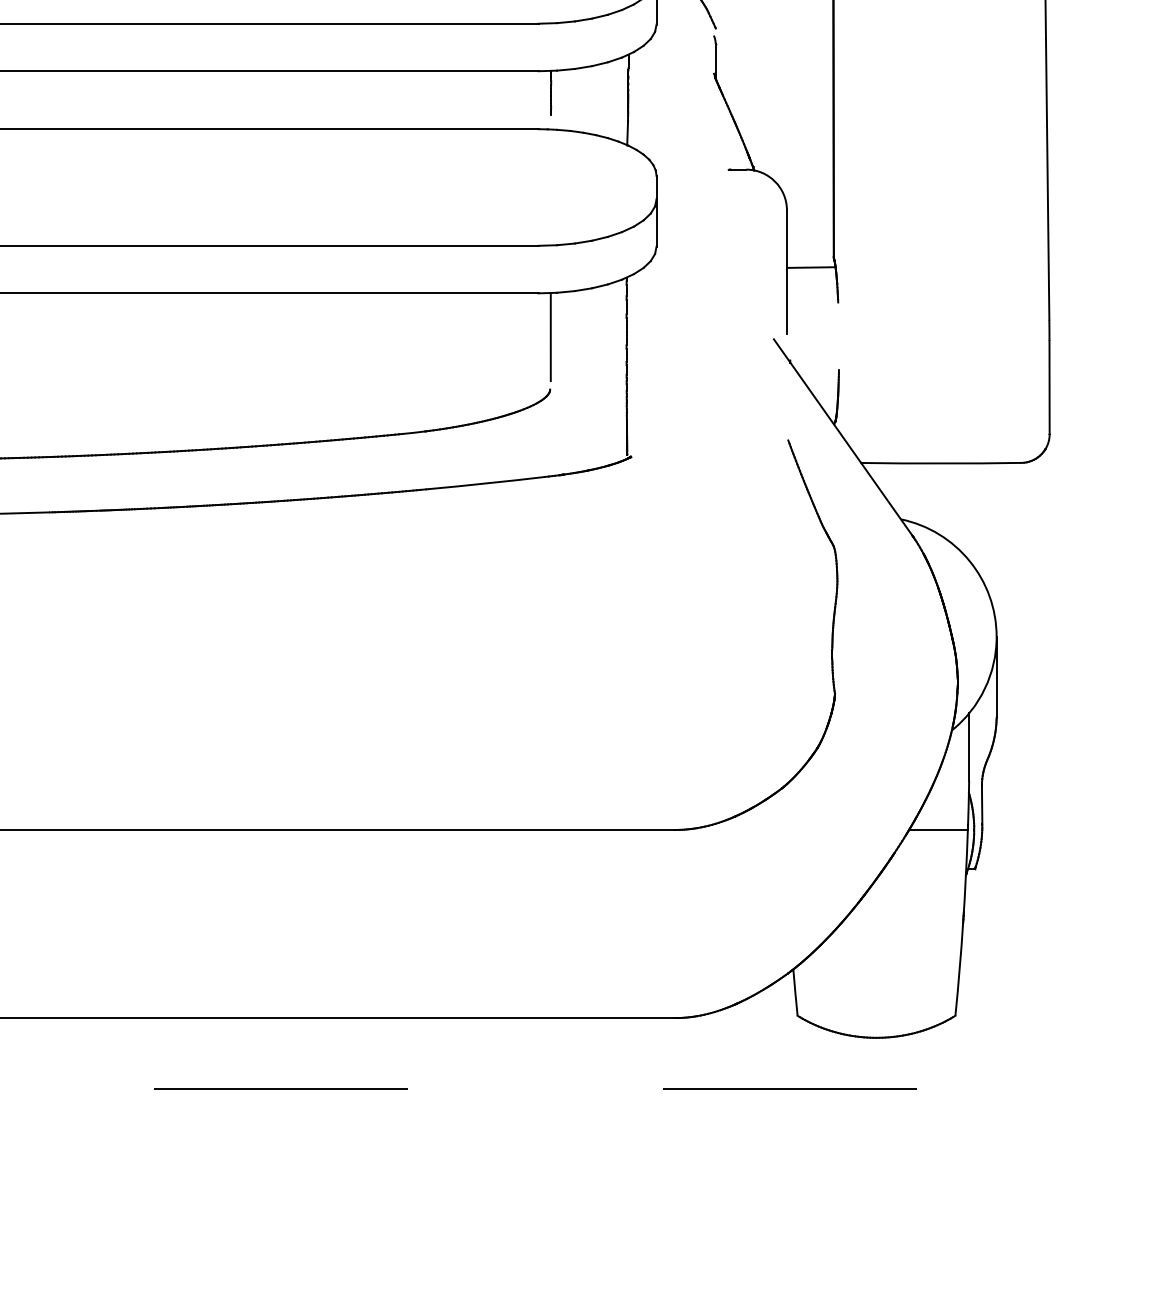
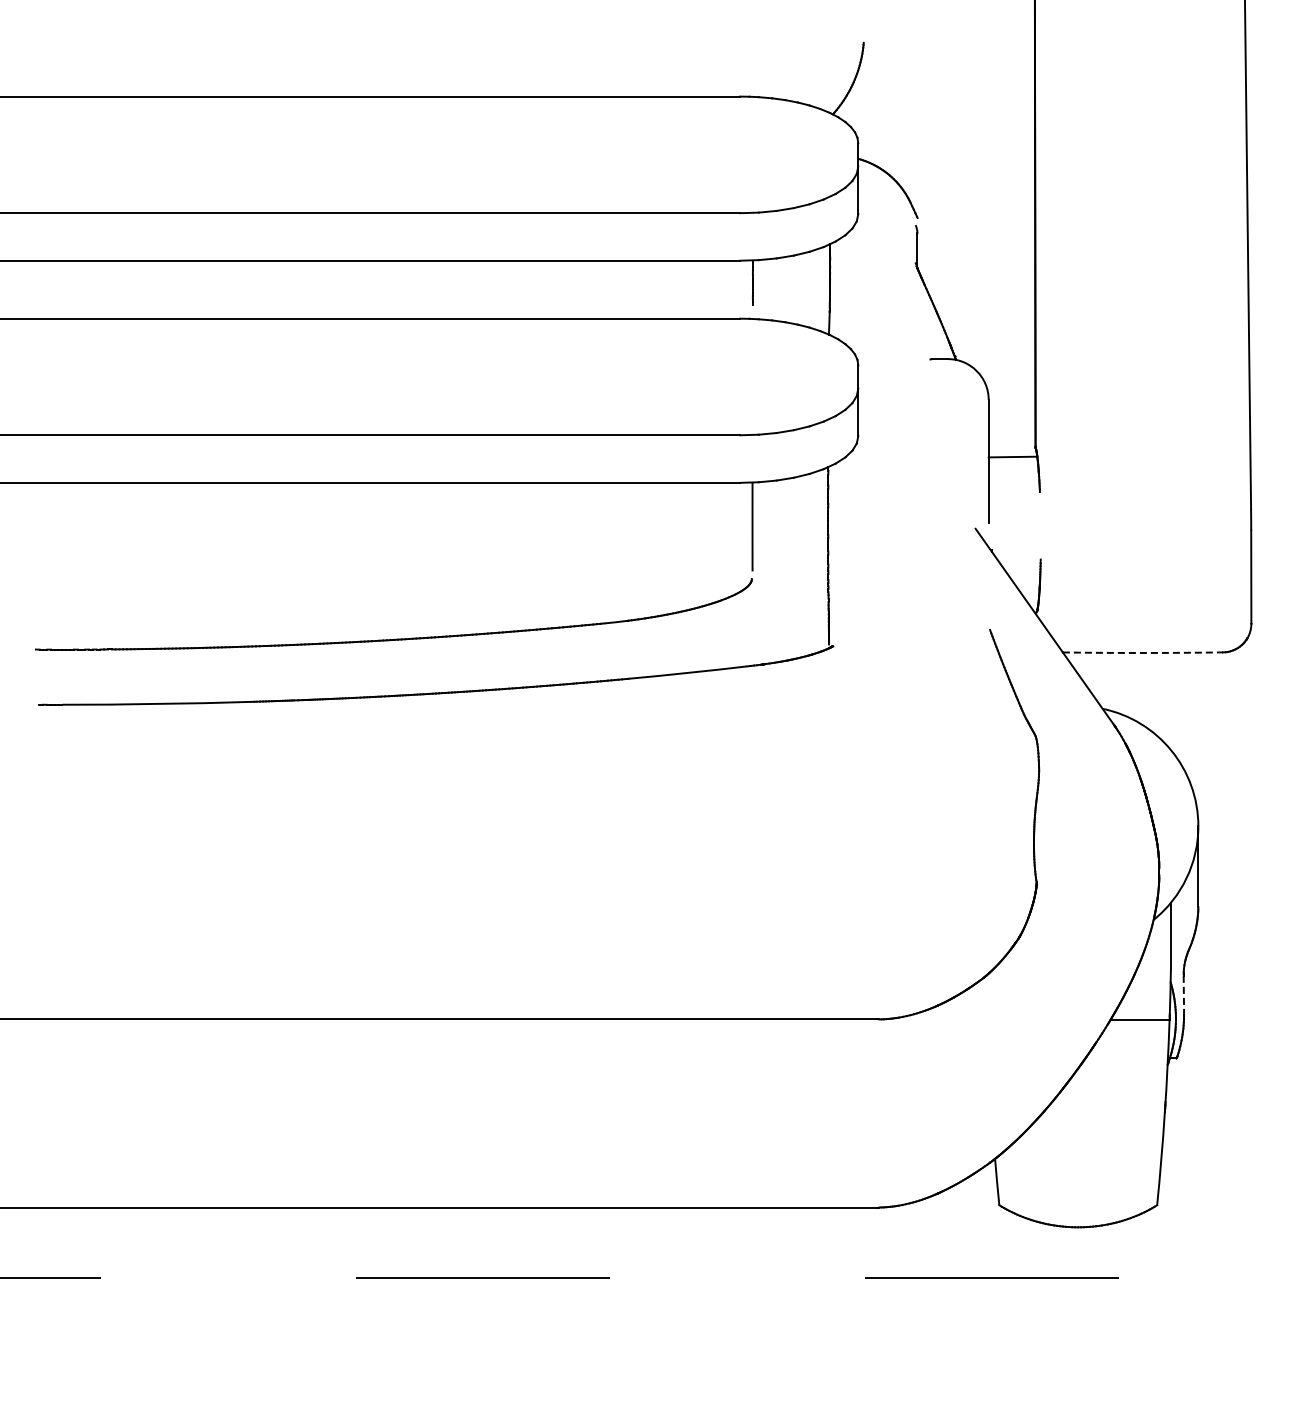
arc: (940, 463) -> (1142, 652), solid -> dashed
line: (981, 805) -> (1183, 994), solid -> dashed

